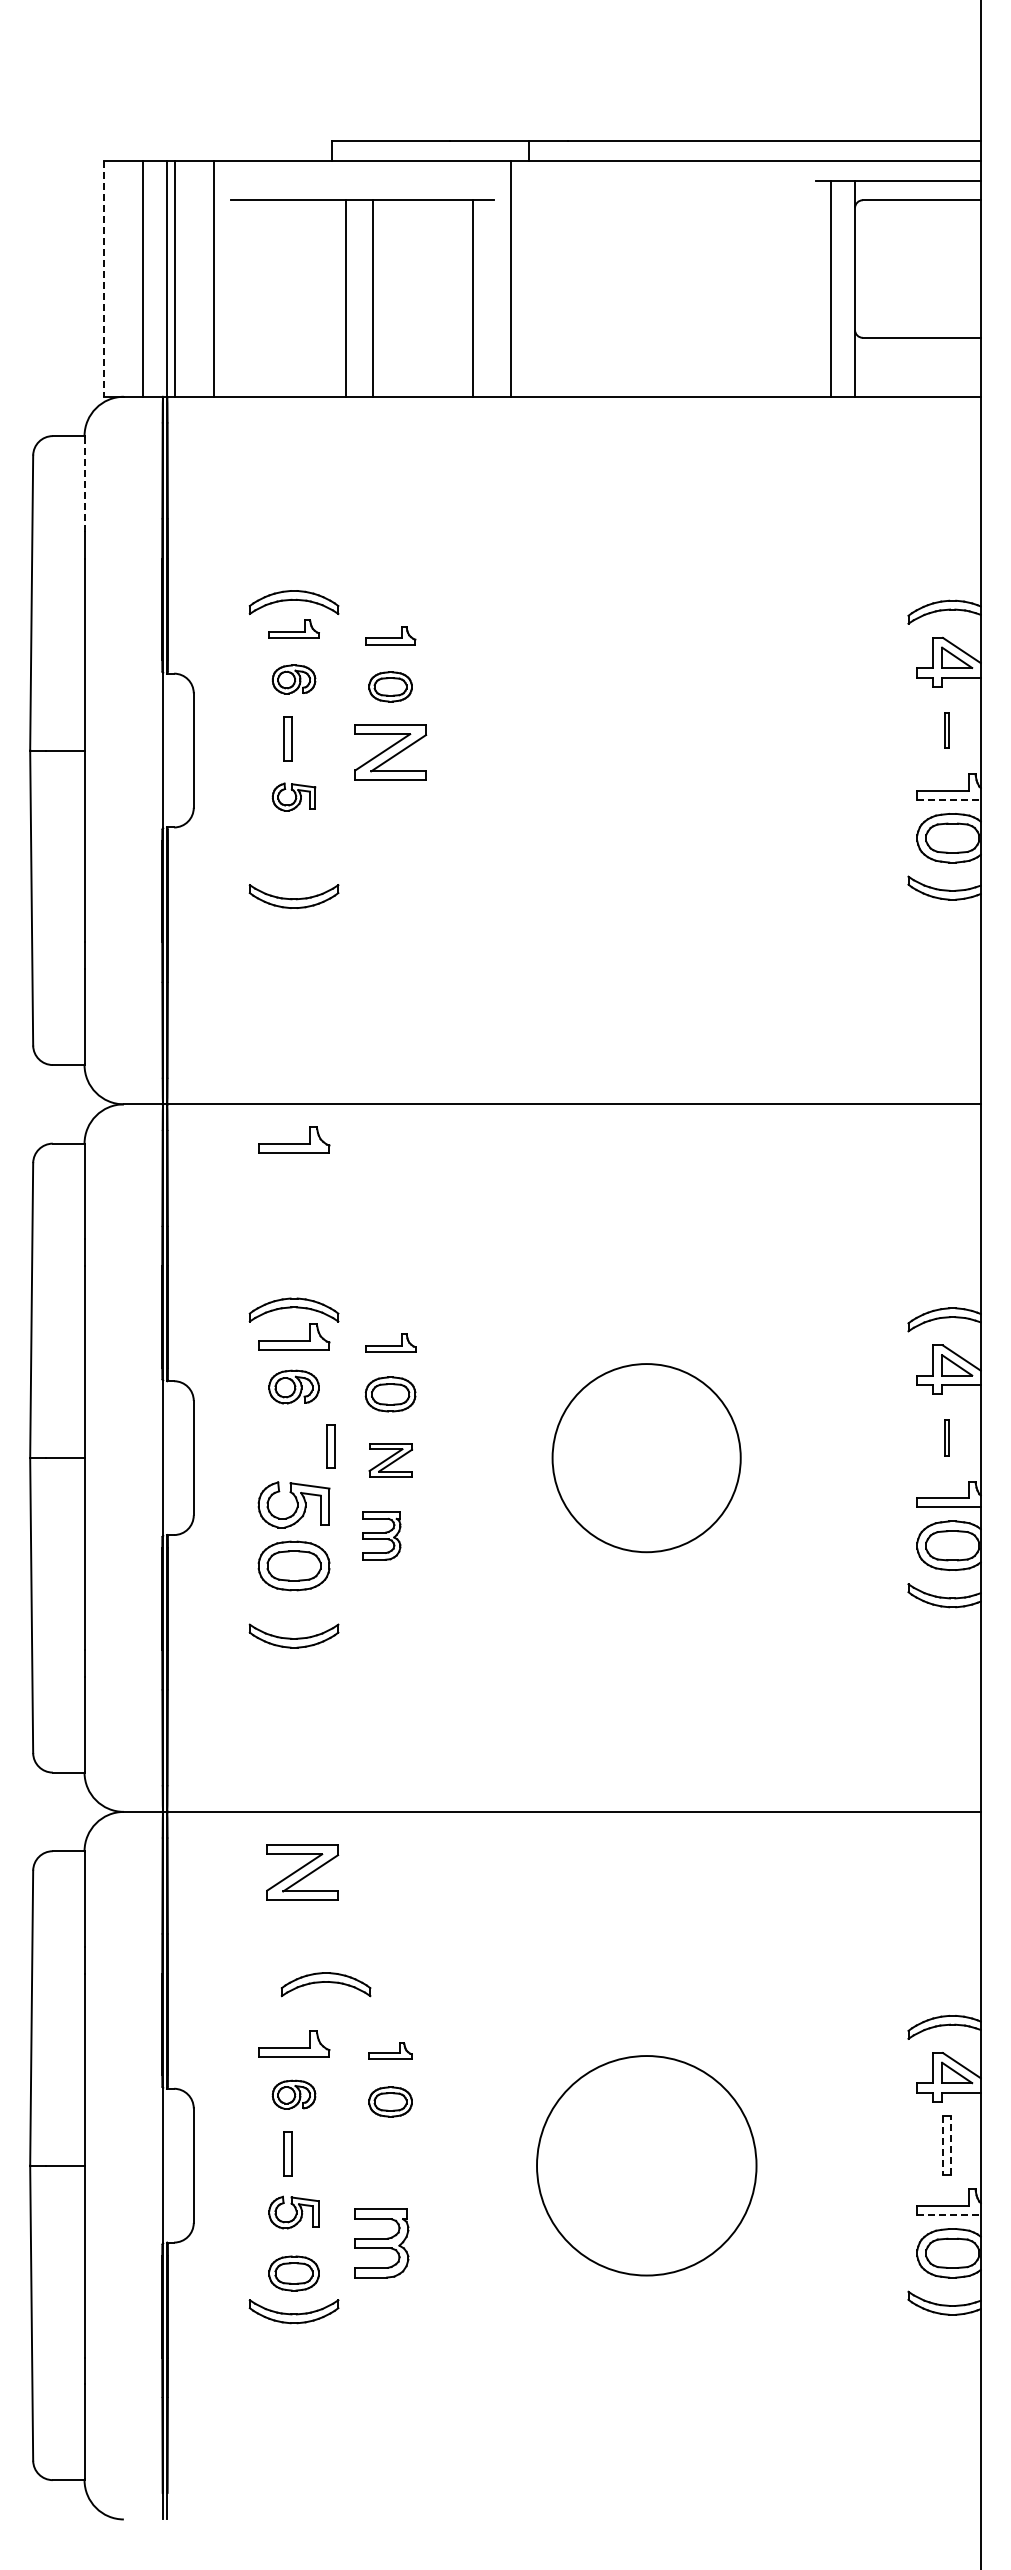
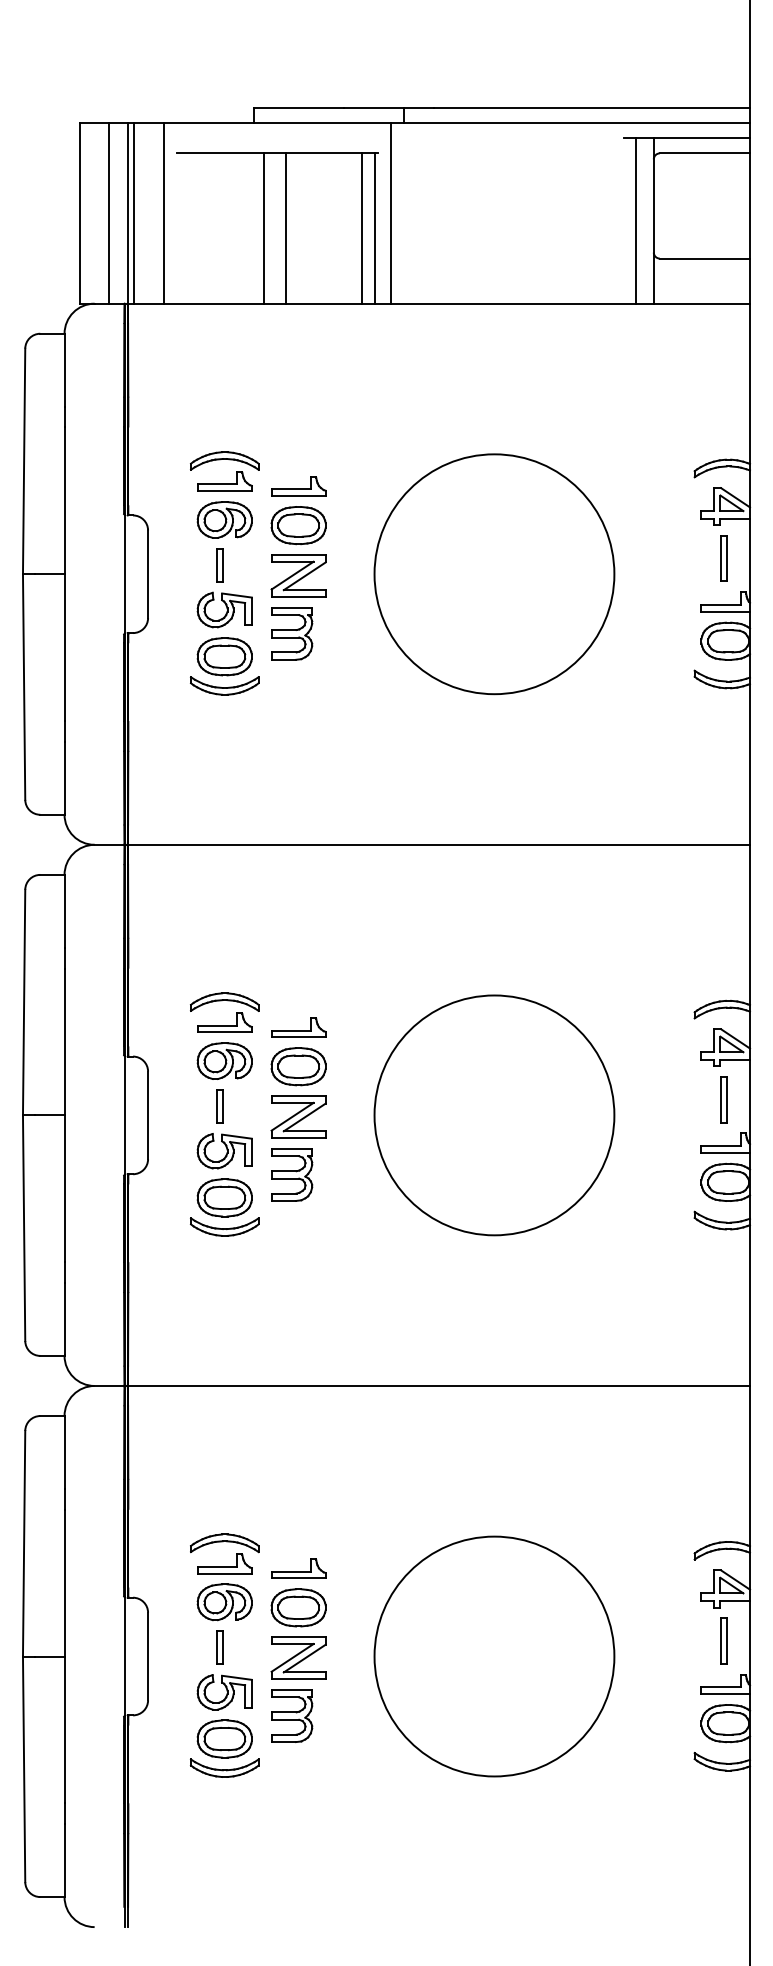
line: (104, 278) -> (79, 213), dashed -> solid
line: (490, 298) -> (375, 228), added
line: (84, 483) -> (64, 370), dashed -> solid
part: (294, 628) -> (225, 480), size x1.43
part: (390, 635) -> (298, 486), size x1.43
part: (293, 679) -> (224, 519), size x1.67
part: (390, 686) -> (298, 525), size x1.67
part: (946, 730) -> (723, 558), size x1.67
circle: (646, 750) -> (494, 574), added
part: (293, 796) -> (224, 609), size x1.67
line: (949, 799) -> (726, 611), dashed -> solid
part: (381, 828) -> (291, 633), added
part: (293, 858) -> (224, 656), added
part: (294, 1139) -> (225, 871), removed
part: (390, 1342) -> (298, 1026), size x1.43
part: (293, 1386) -> (224, 1060), size x1.43
part: (390, 1394) -> (298, 1066), size x1.43
part: (946, 1437) -> (723, 1099), size x1.67
part: (330, 1446) -> (219, 1106), moved
circle: (646, 1457) -> (494, 1114), size x1.67
part: (390, 1460) -> (298, 1117), size x1.67
part: (381, 1535) -> (291, 1174), size x1.43
part: (293, 1635) -> (224, 1226), moved
part: (302, 1872) -> (298, 1657), moved
part: (325, 1984) -> (224, 1543), moved
part: (390, 2050) -> (298, 1568), size x1.67
part: (293, 2094) -> (224, 1602), size x1.67
part: (390, 2101) -> (298, 1607), size x1.67
line: (942, 2145) -> (720, 1641), dashed -> solid
line: (950, 2145) -> (726, 1641), dashed -> solid
circle: (646, 2165) -> (494, 1656), size x1.43
part: (293, 2212) -> (224, 1692), size x1.43
line: (949, 2214) -> (726, 1693), dashed -> solid
part: (293, 2273) -> (224, 1739), size x1.43

